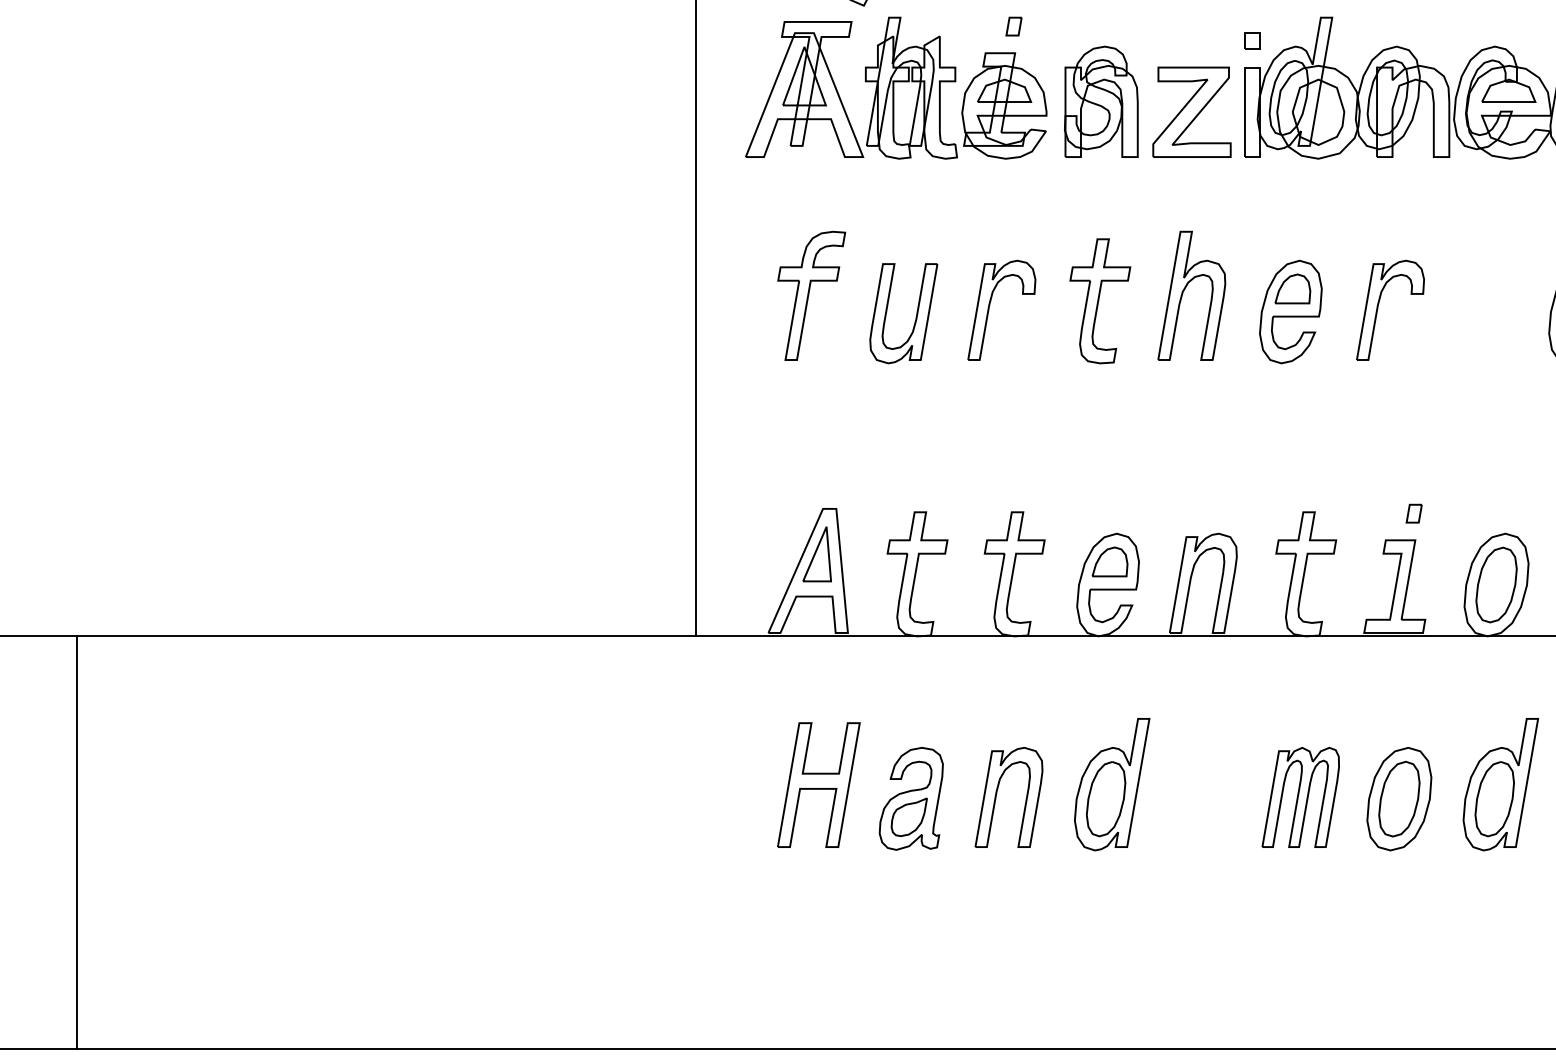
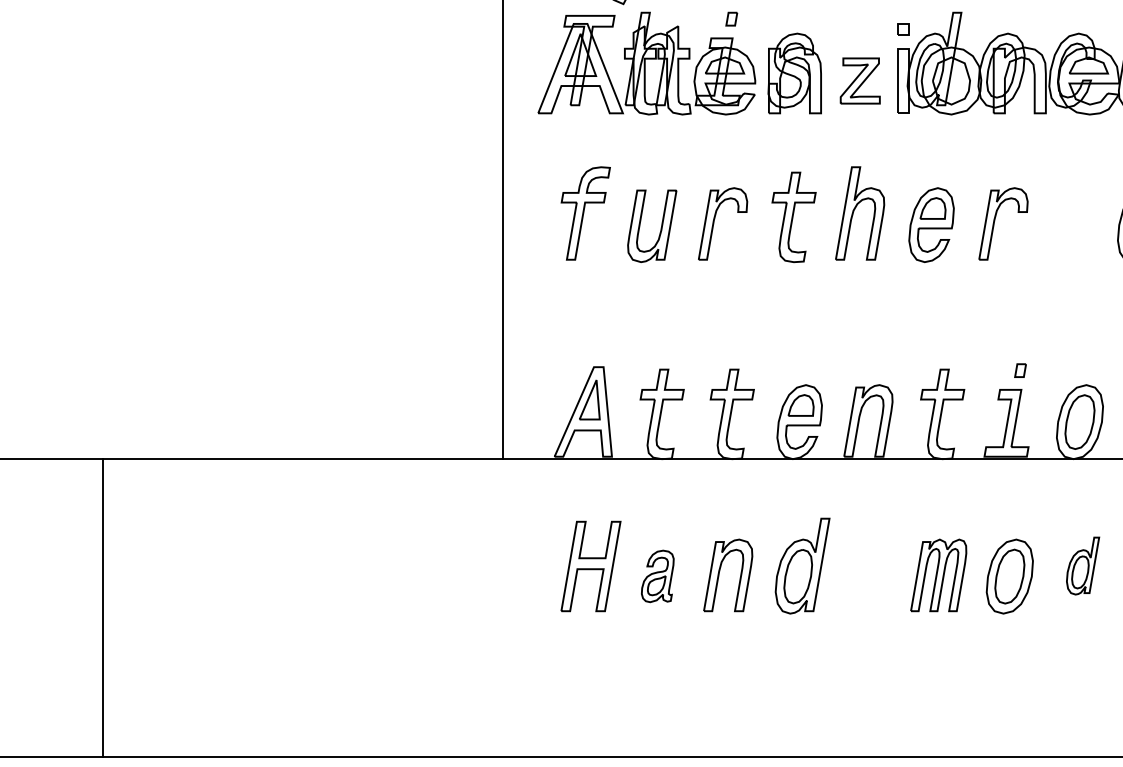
part: (1192, 111) -> (860, 80), size x0.7
part: (1500, 783) -> (1082, 565), size x0.6
part: (911, 798) -> (657, 576), size x0.7
line: (76, 843) -> (103, 608), moved

